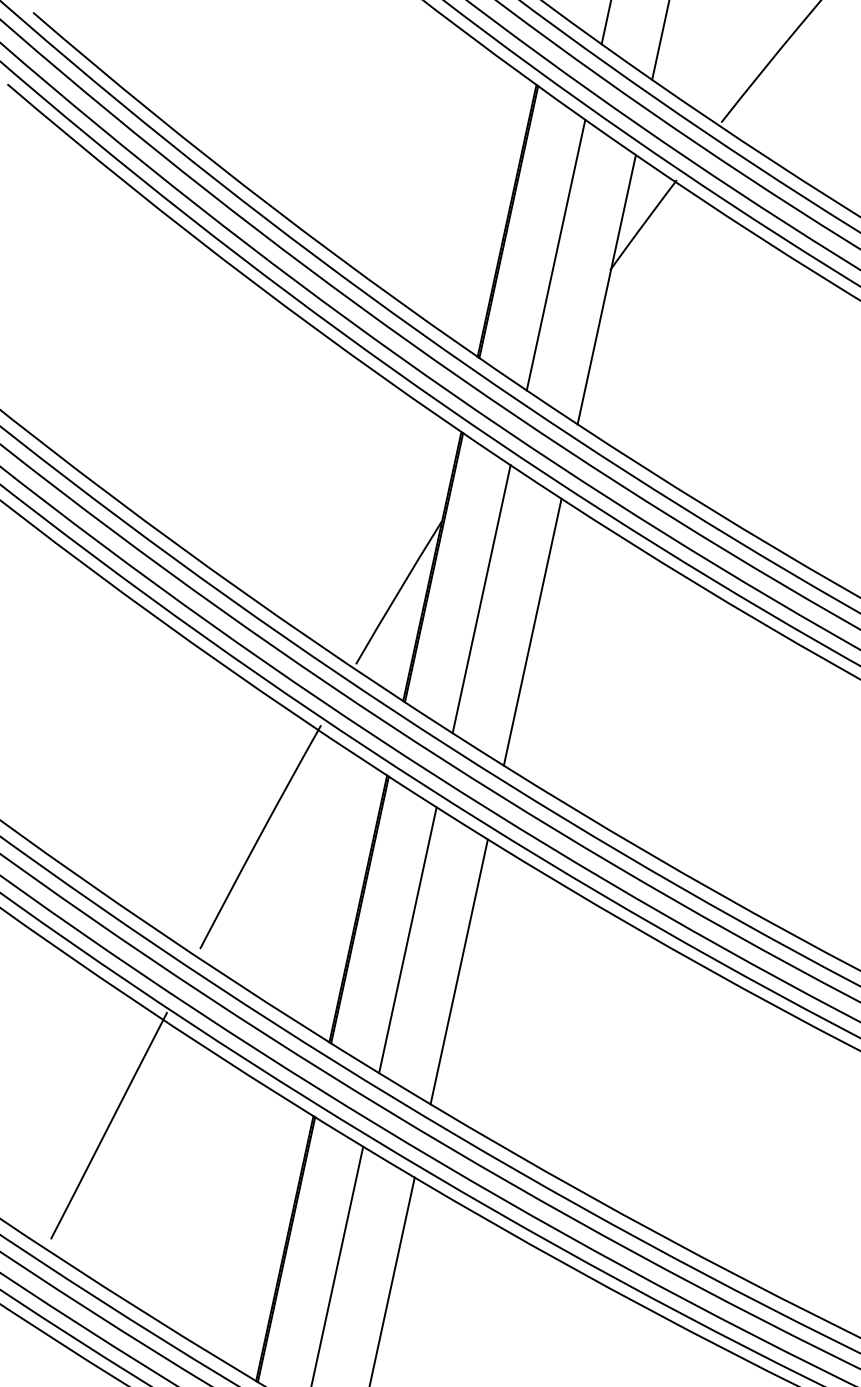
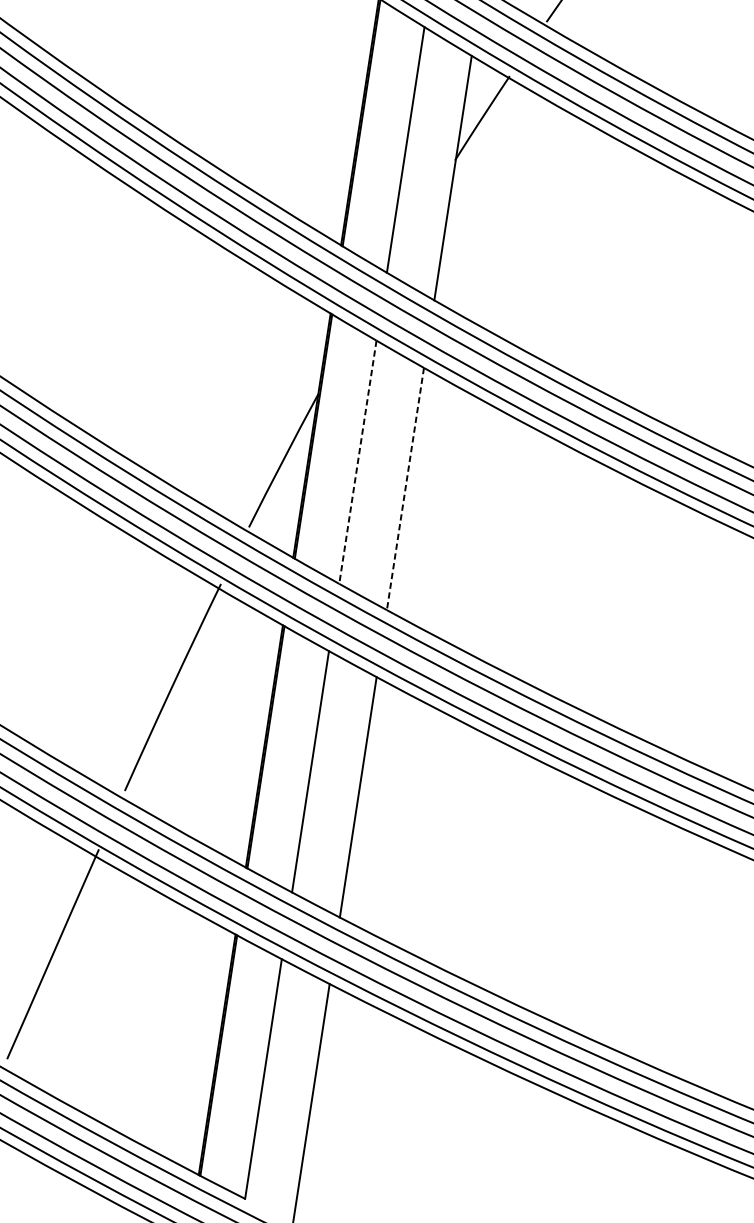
line: (481, 599) -> (357, 462), solid -> dashed
line: (532, 632) -> (405, 489), solid -> dashed

